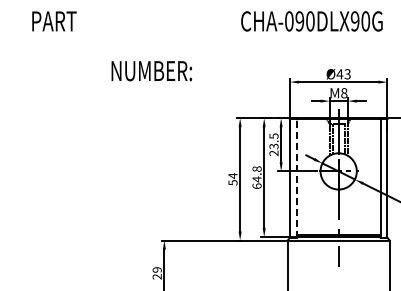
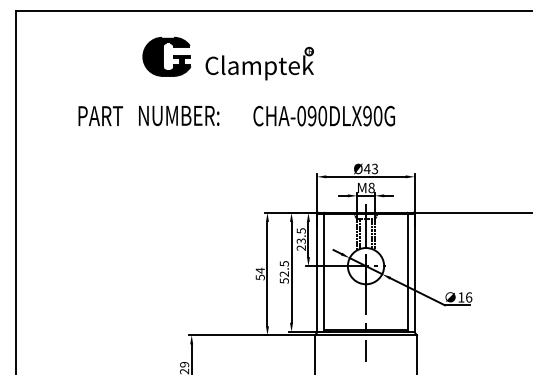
text: (54, 20) -> (100, 115), moved
text: (311, 21) -> (323, 116), moved
text: (152, 70) -> (179, 115), moved
text: (256, 177) -> (283, 272), 64.8 -> 52.5
line: (297, 177) -> (324, 272), dashed -> solid

